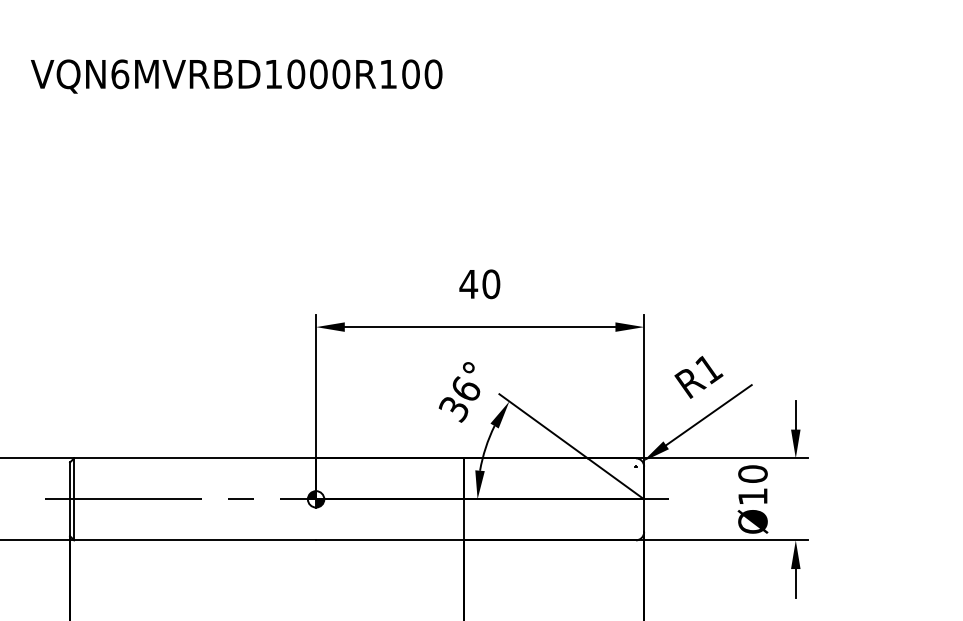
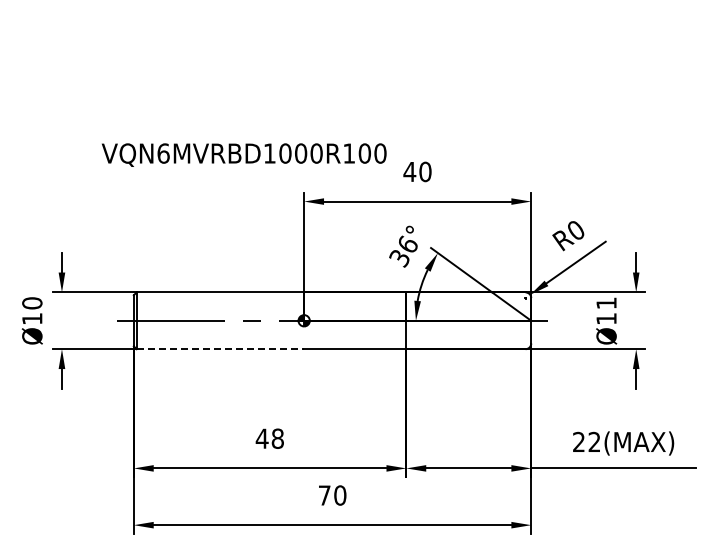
text: (237, 75) -> (244, 154), moved
text: (709, 368) -> (576, 230), R1 -> R0
text: (752, 474) -> (606, 303), Ø10 -> Ø11
line: (195, 540) -> (220, 349), solid -> dashed

